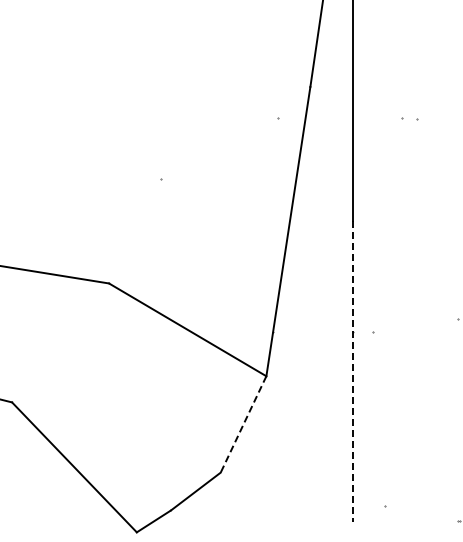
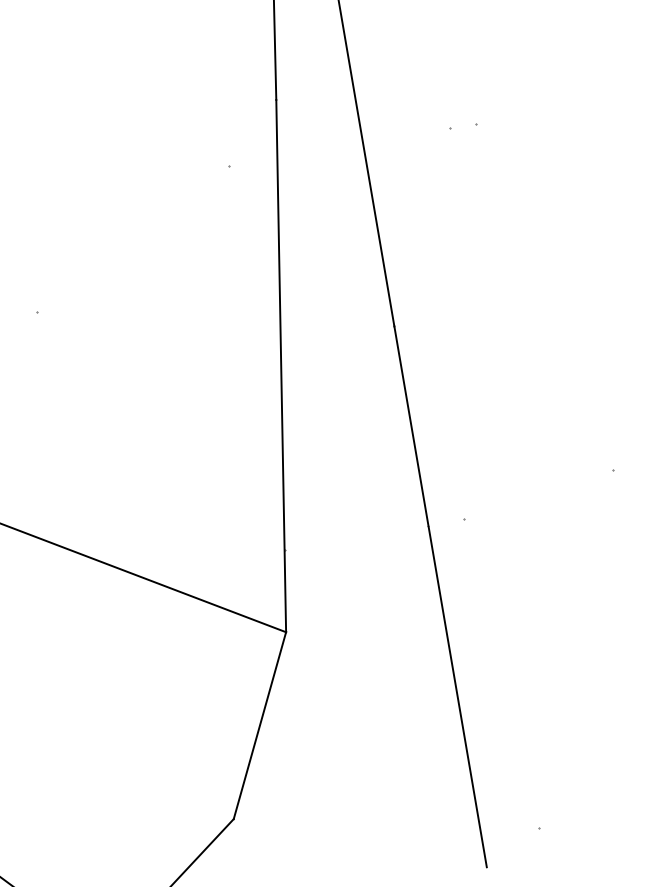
line: (353, 371) -> (440, 597), dashed -> solid
line: (243, 424) -> (259, 725), dashed -> solid

